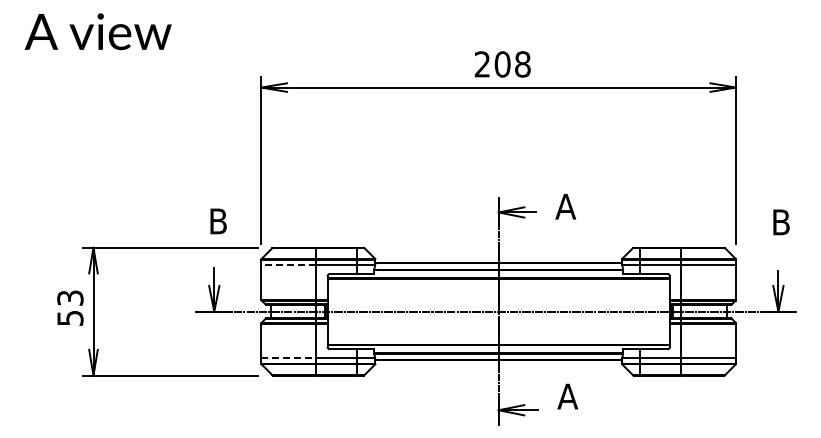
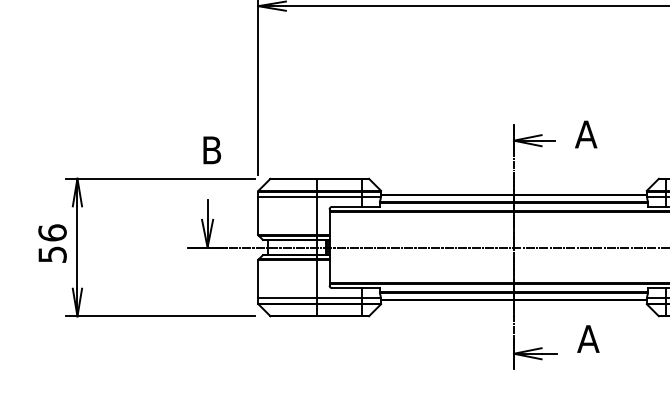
line: (288, 264) -> (287, 196), dashed -> solid
text: (70, 297) -> (52, 232), 53 -> 56
line: (289, 358) -> (288, 298), dashed -> solid

